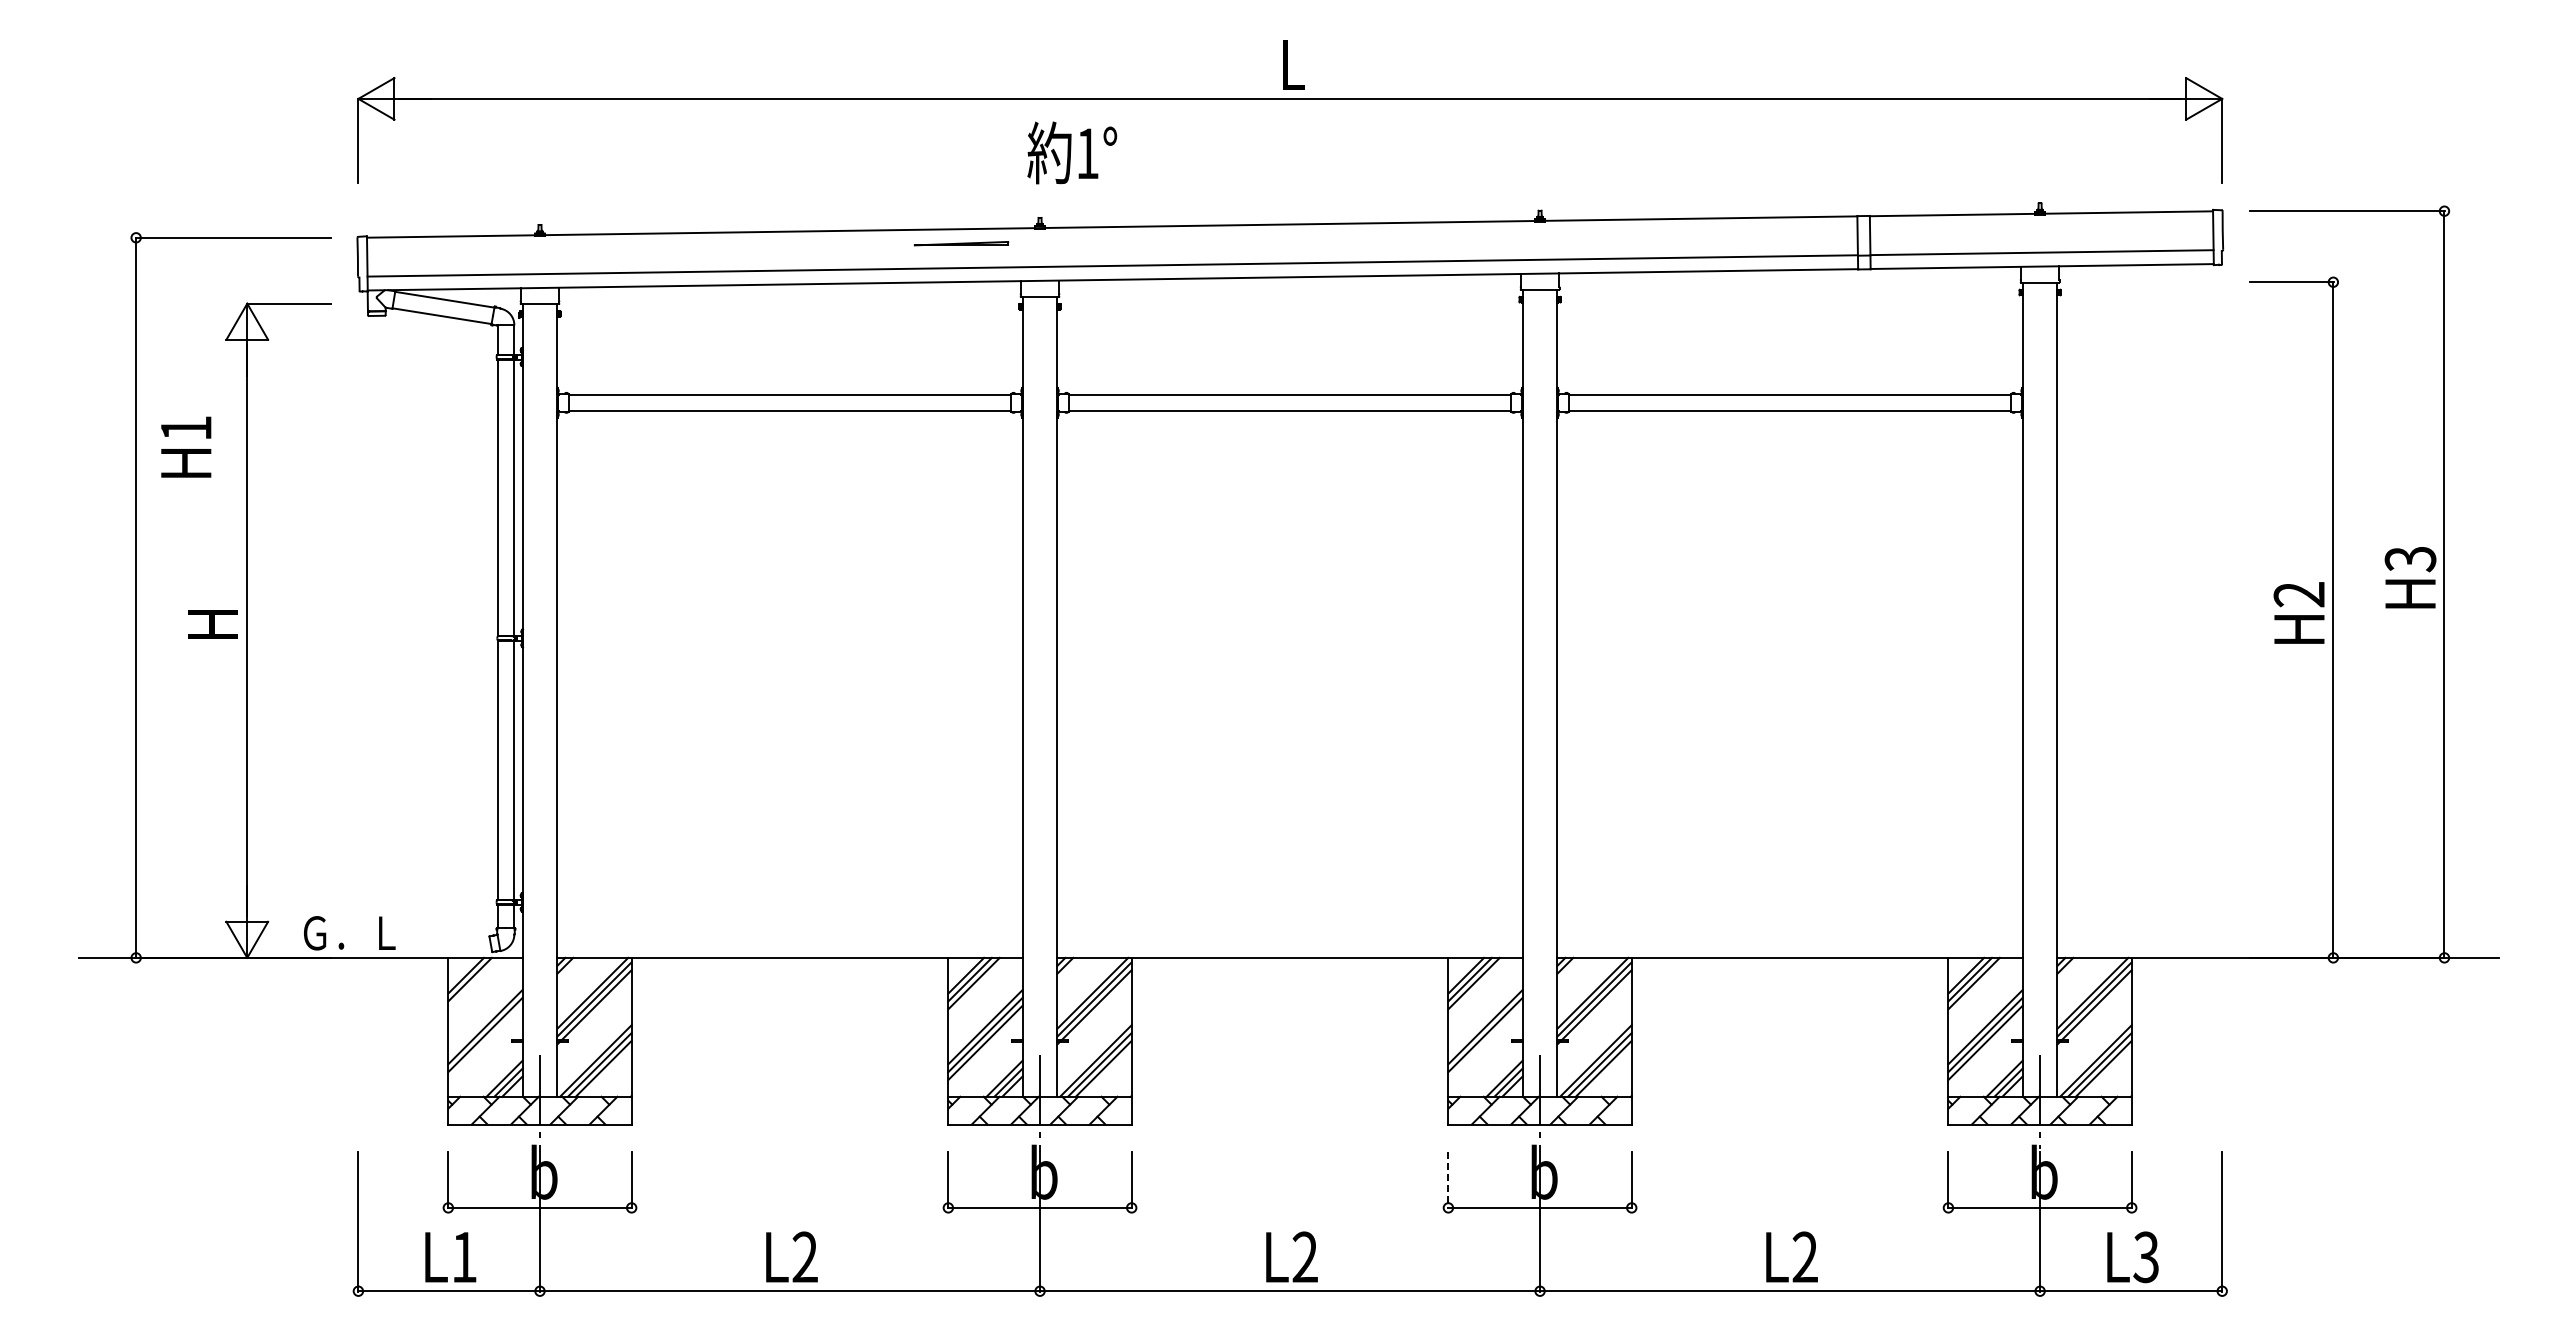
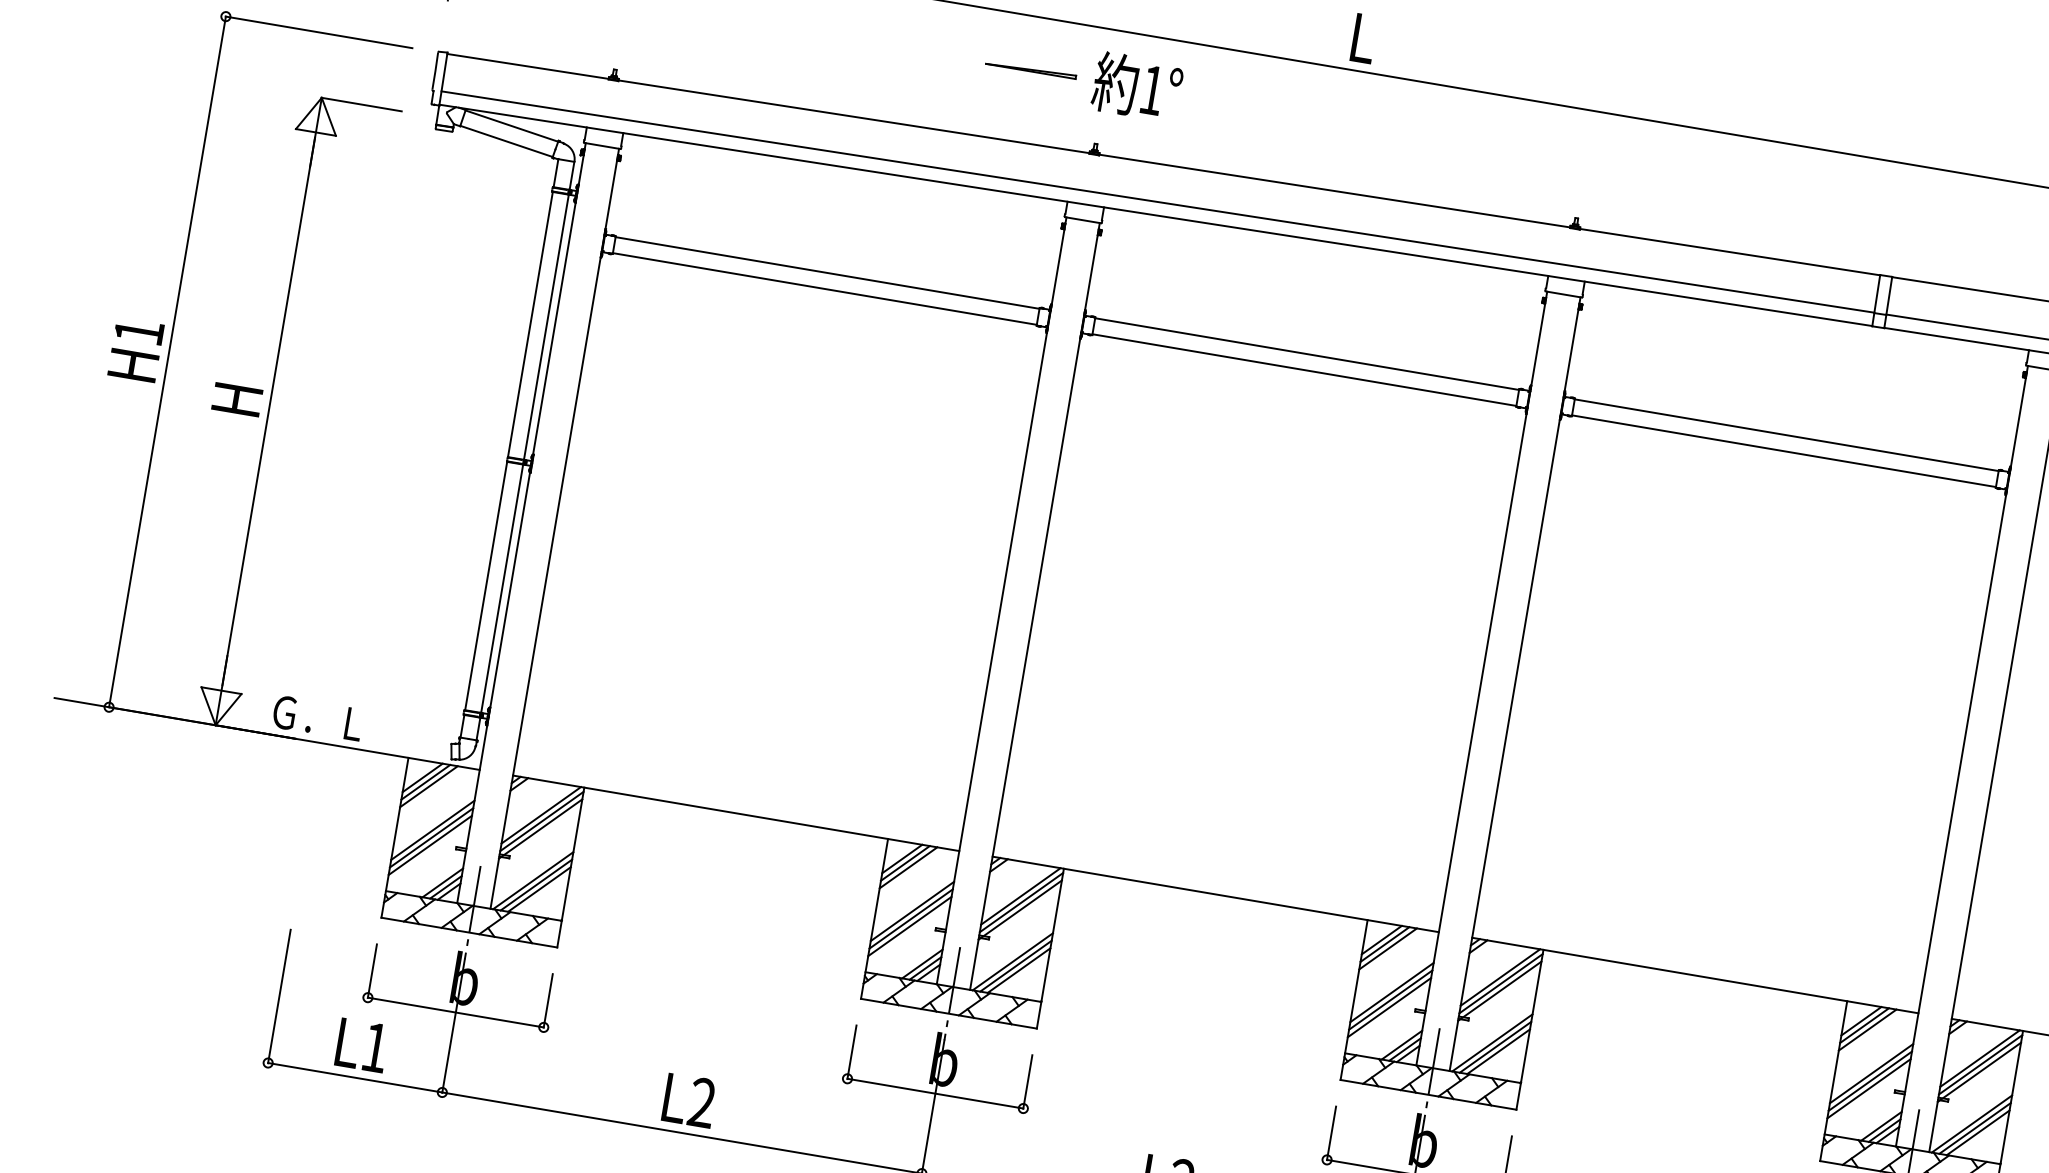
line: (961, 243) -> (1031, 69), moved
text: (186, 446) -> (136, 349), moved
line: (473, 983) -> (428, 786), added
line: (485, 1042) -> (430, 845), added
line: (1485, 1042) -> (1389, 1007), added
line: (1448, 1180) -> (1331, 1133), dashed -> solid

